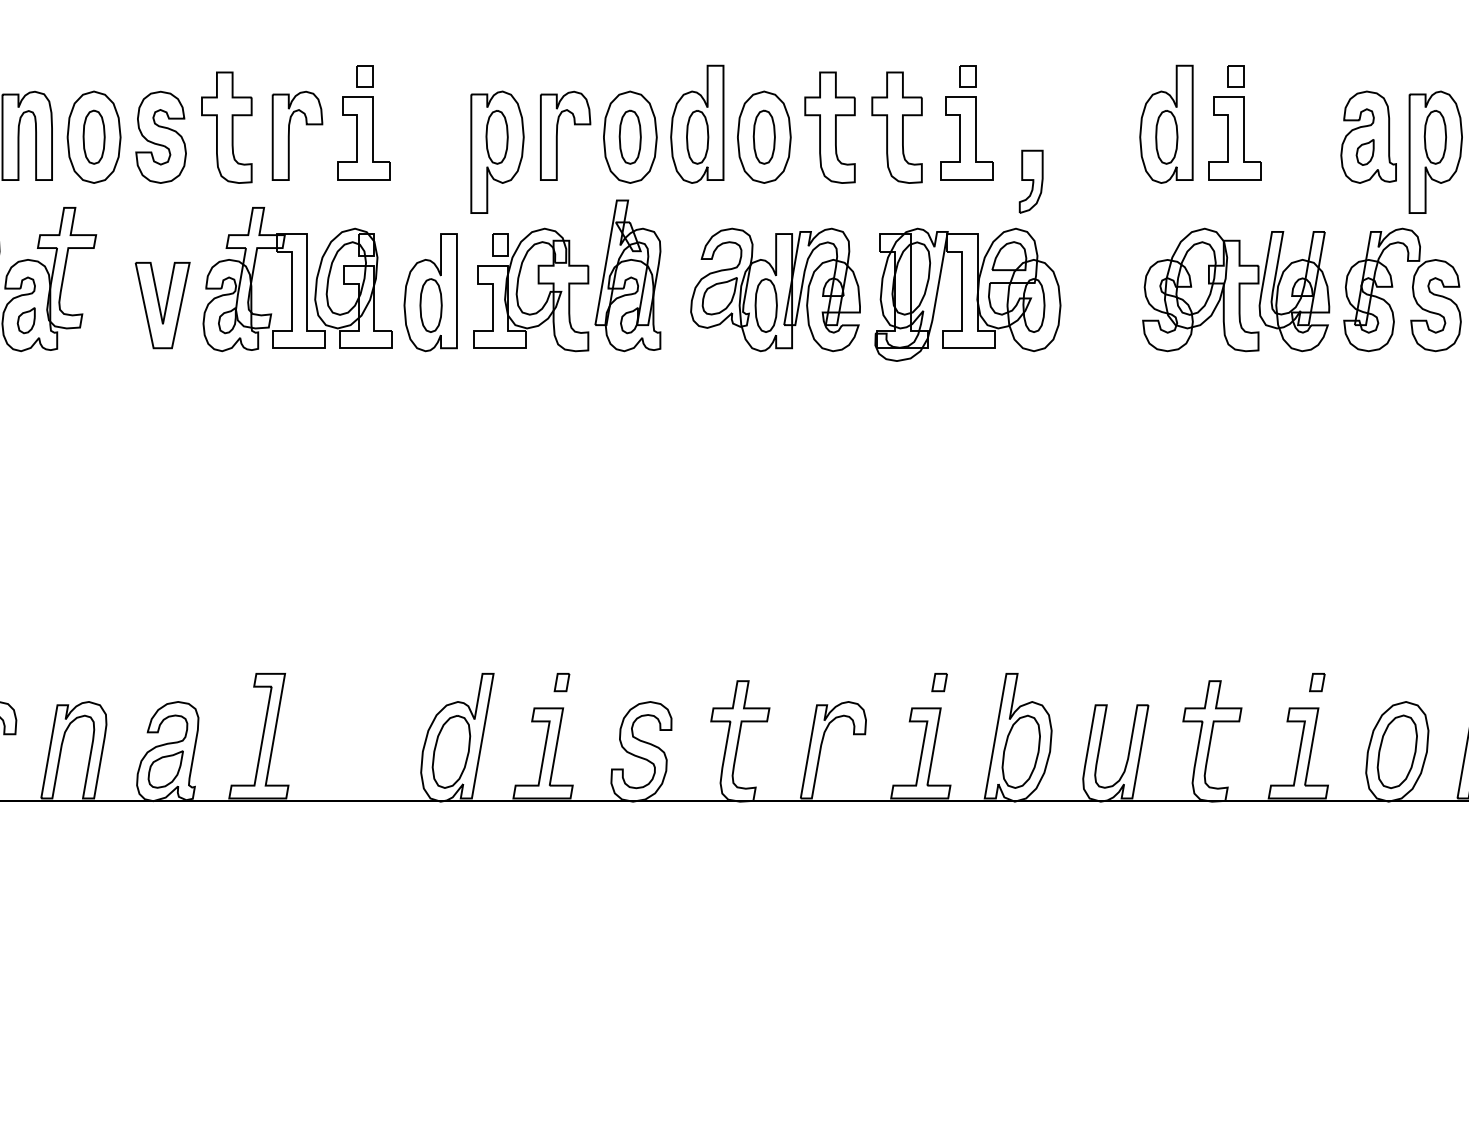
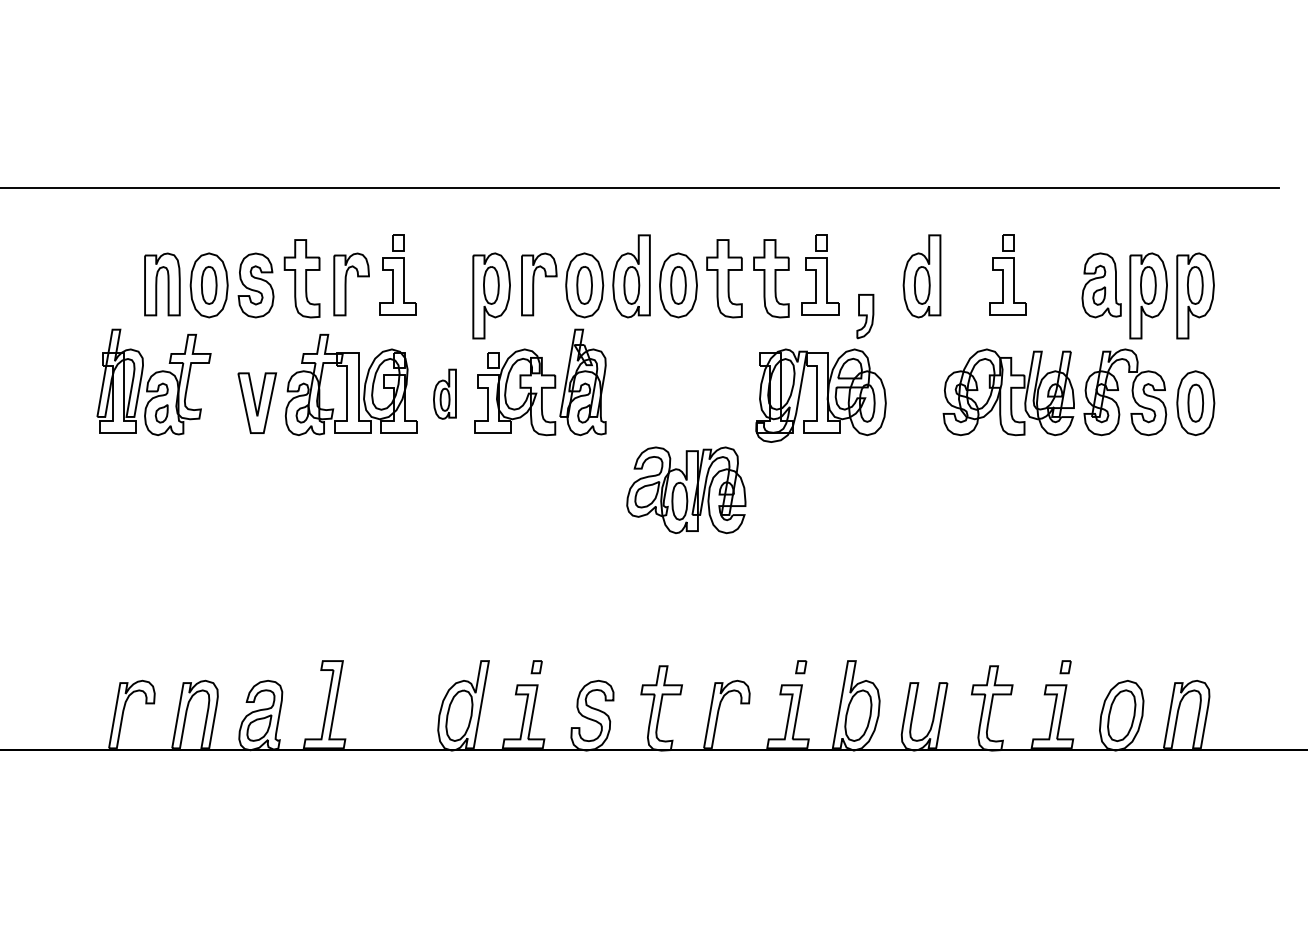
part: (1165, 124) -> (921, 276), moved
part: (775, 290) -> (686, 490), moved
part: (430, 293) -> (444, 394), size x0.6

